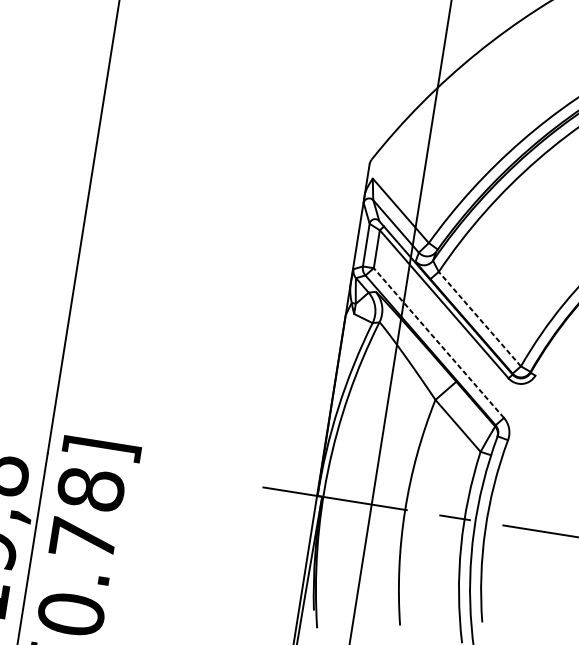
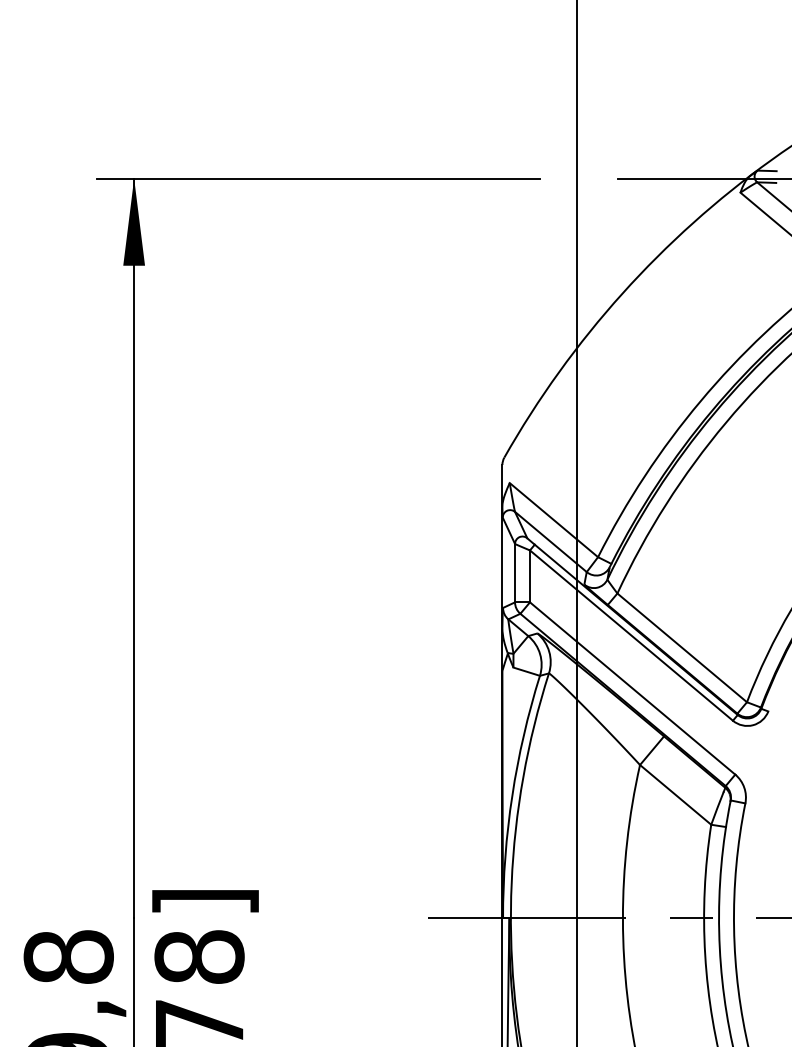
line: (480, 318) -> (682, 647), dashed -> solid
line: (438, 343) -> (632, 688), dashed -> solid

